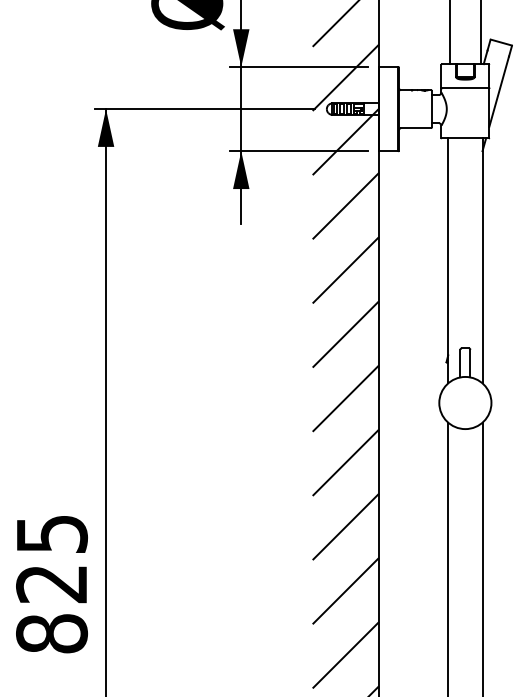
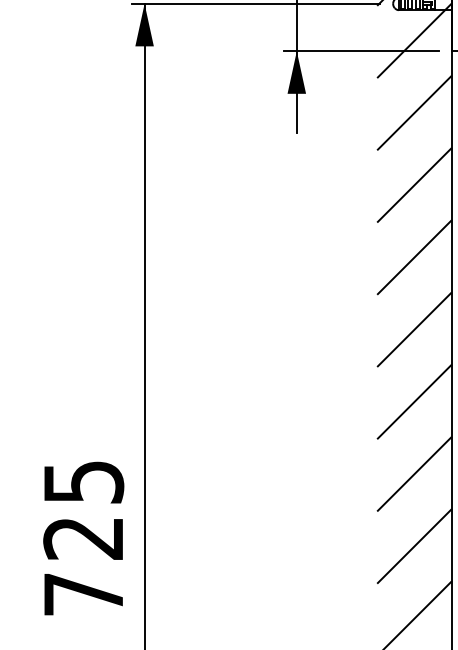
text: (51, 633) -> (83, 594), 825 -> 725

